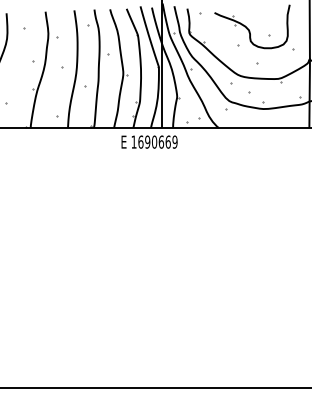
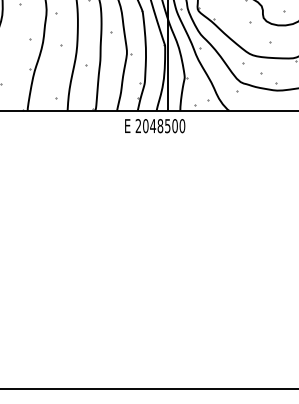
text: (154, 141) -> (160, 125), 1690669 -> 2048500

